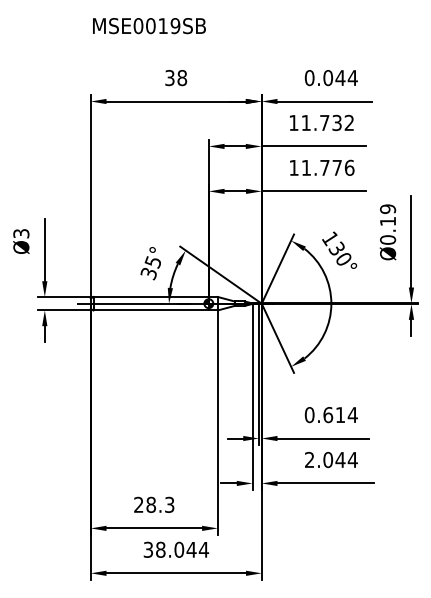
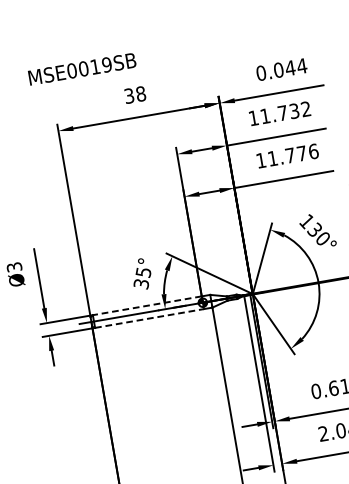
text: (149, 26) -> (82, 69), moved
line: (151, 296) -> (147, 305), solid -> dashed
line: (151, 310) -> (149, 318), solid -> dashed

